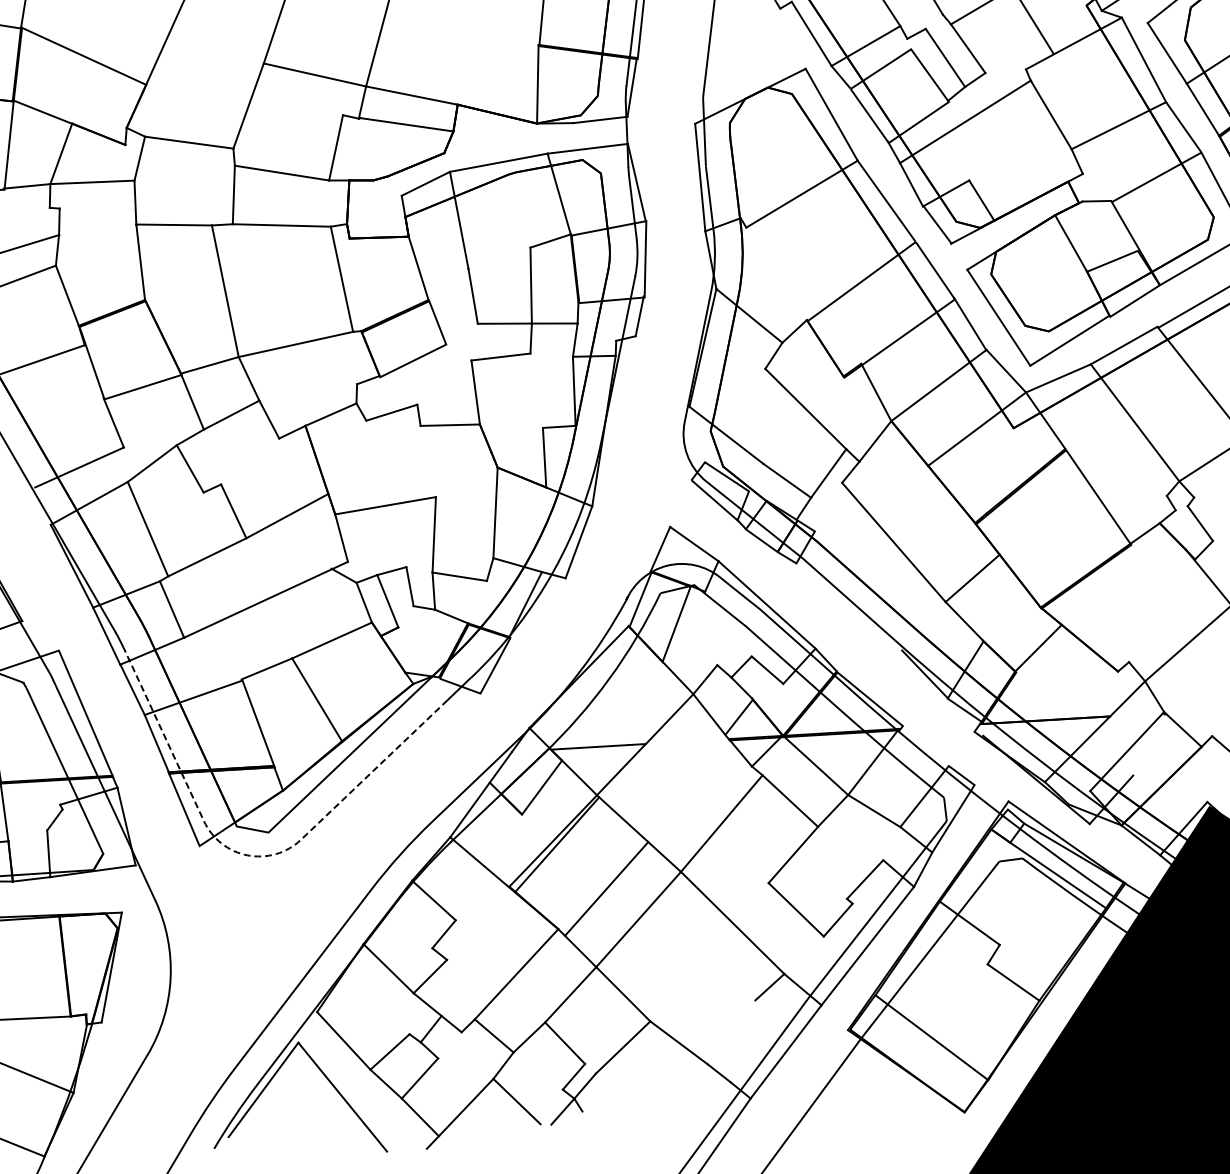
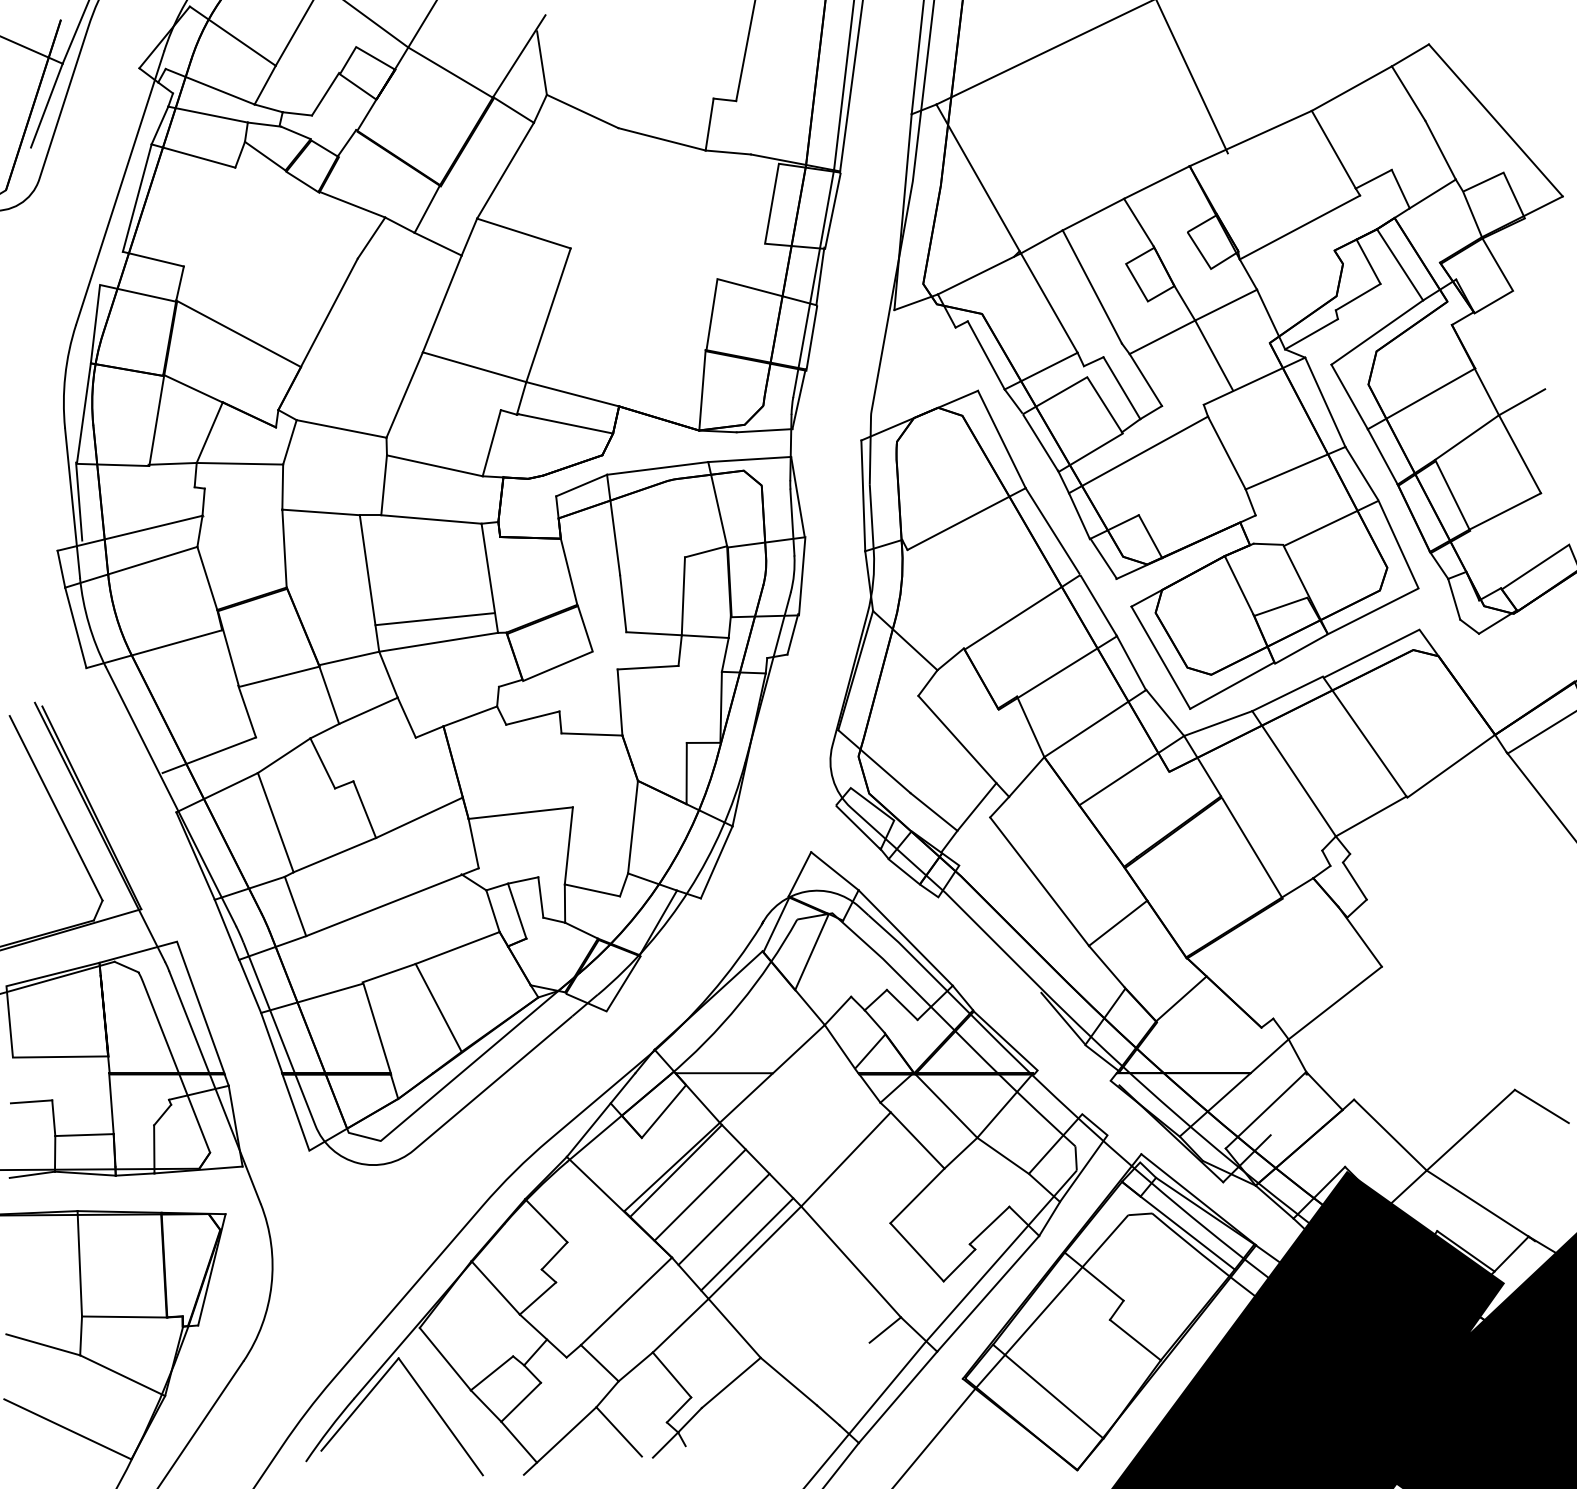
line: (290, 322) -> (434, 619), added
line: (252, 856) -> (362, 1164), dashed -> solid
line: (581, 866) -> (699, 1194), added
line: (630, 912) -> (747, 1244), added

